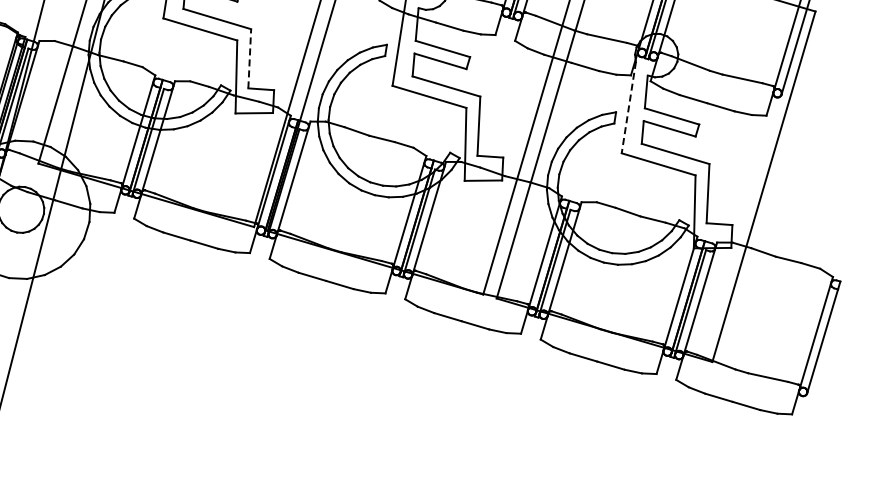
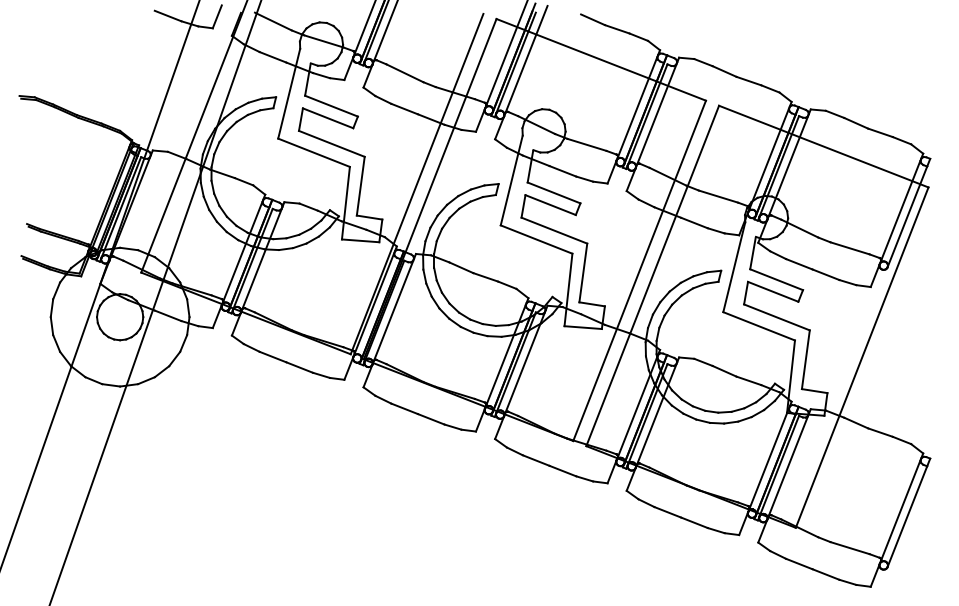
line: (249, 59) -> (360, 186), dashed -> solid
line: (629, 107) -> (734, 267), dashed -> solid

